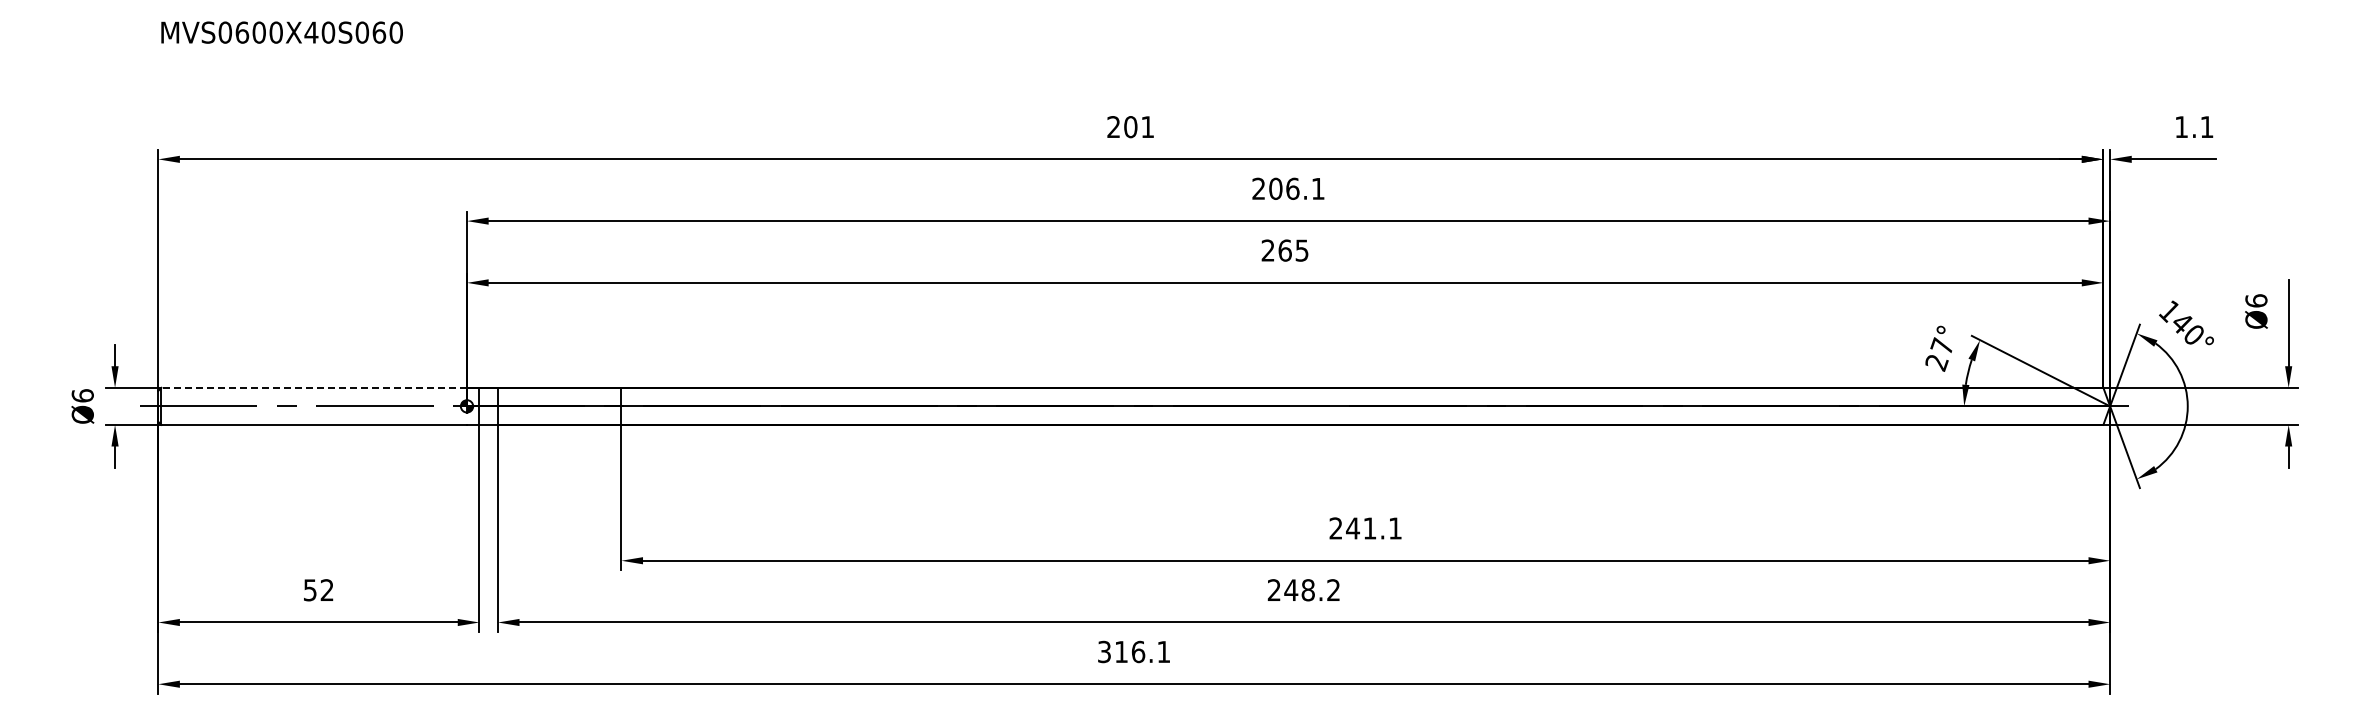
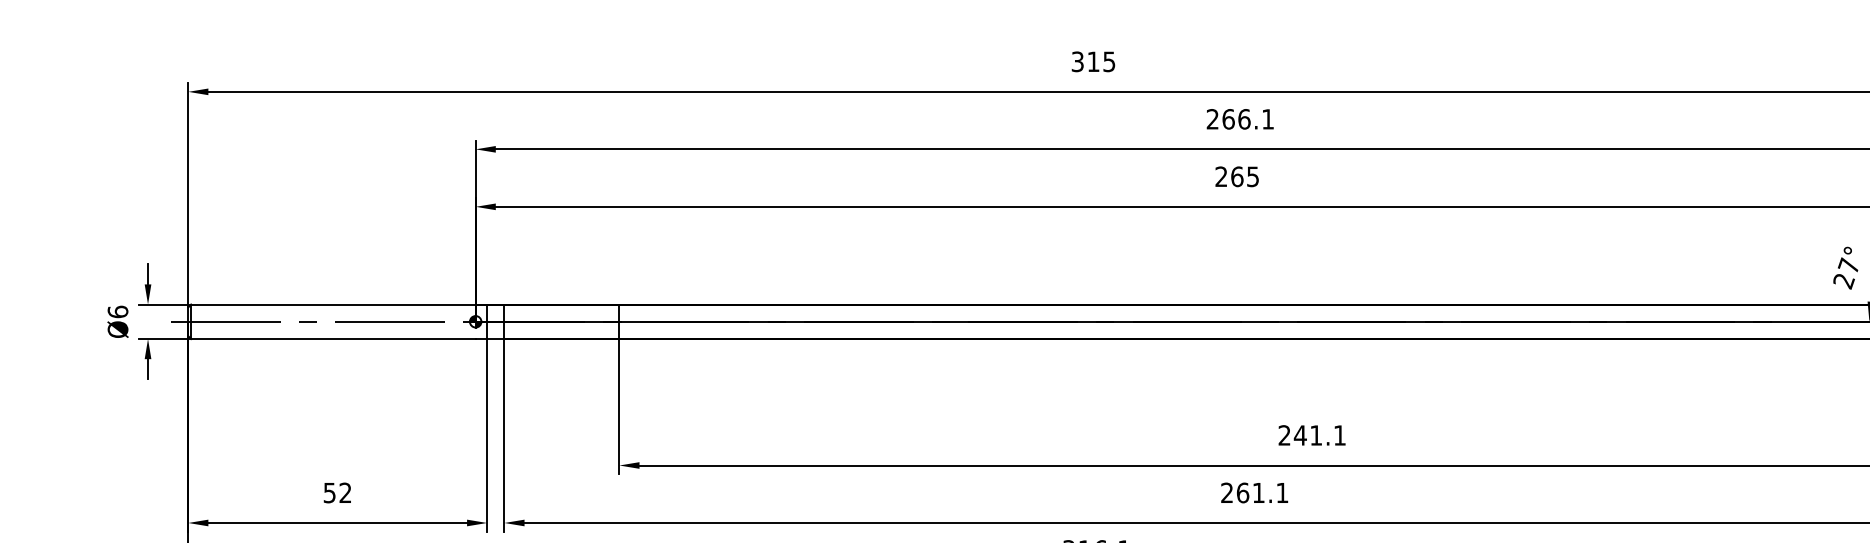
text: (1130, 127) -> (1093, 62), 201 -> 315
text: (1275, 188) -> (1228, 118), 206.1 -> 266.1
line: (314, 387) -> (333, 304), dashed -> solid
text: (1311, 590) -> (1261, 493), 248.2 -> 261.1

